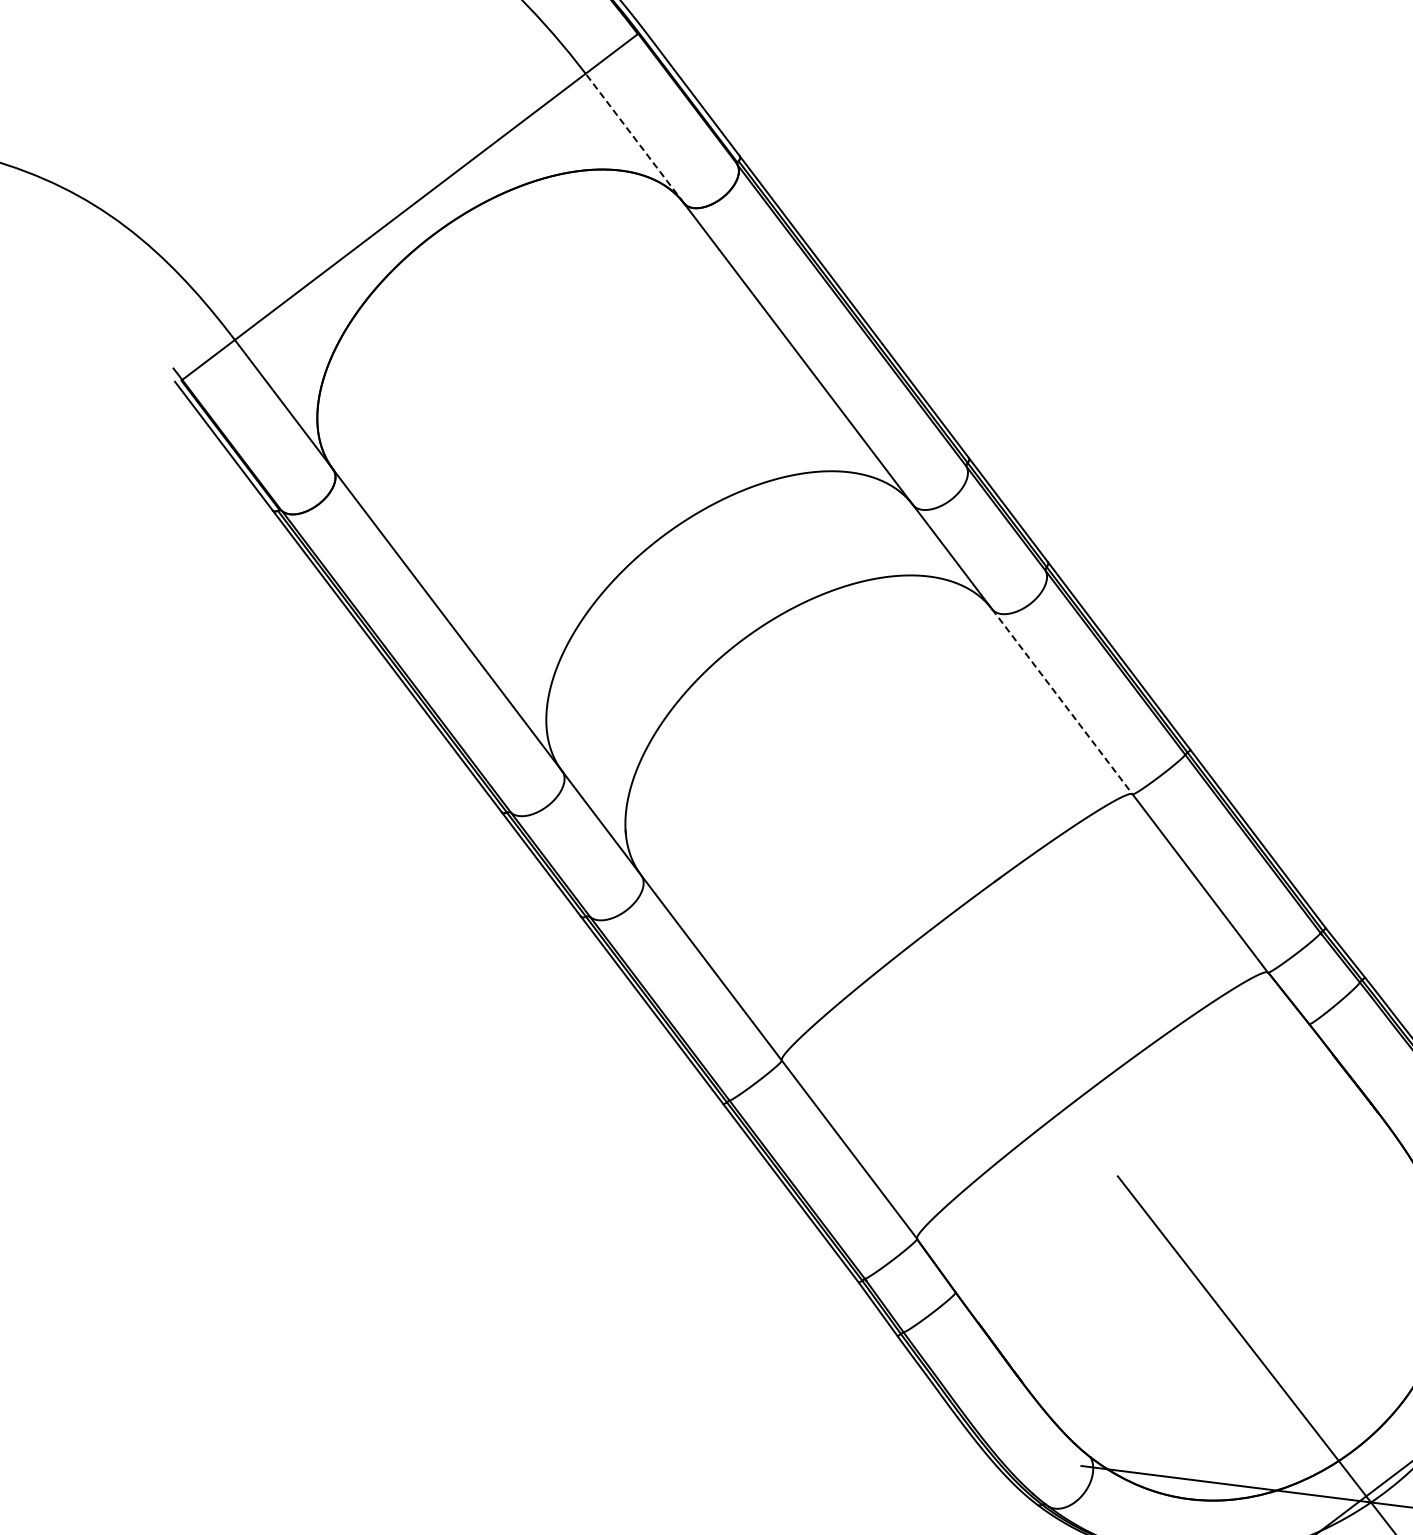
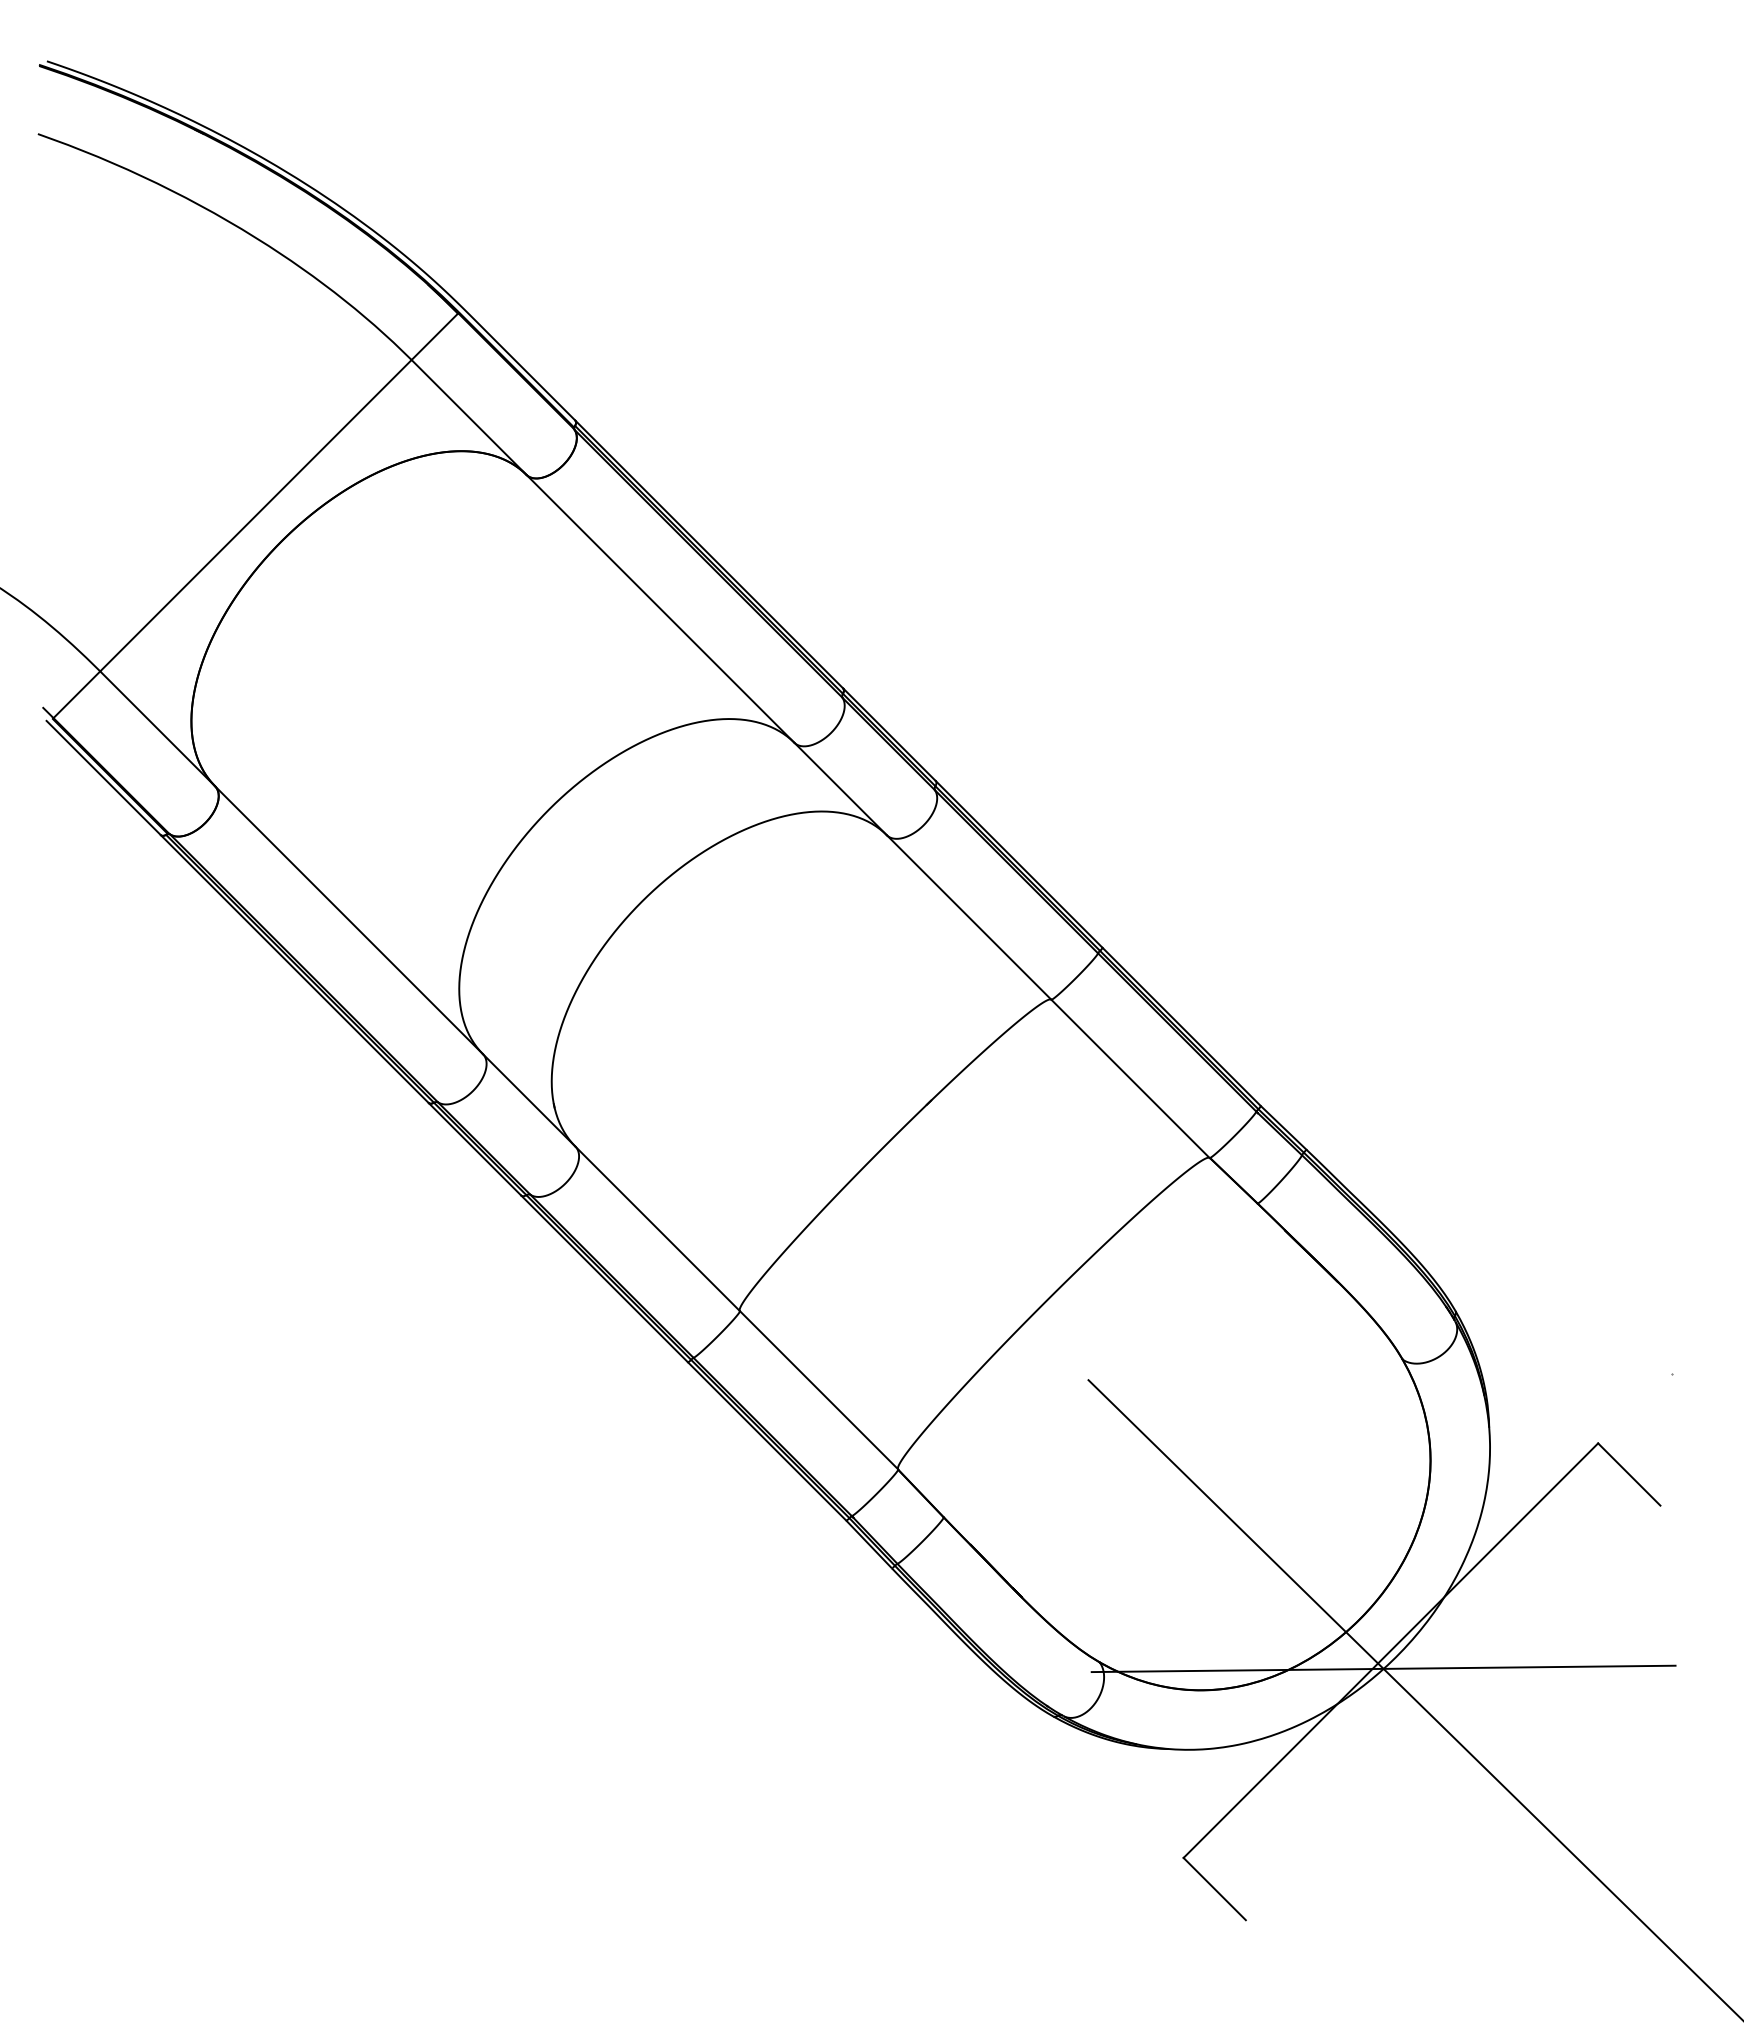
line: (634, 138) -> (468, 417), dashed -> solid
line: (1062, 701) -> (969, 917), dashed -> solid

